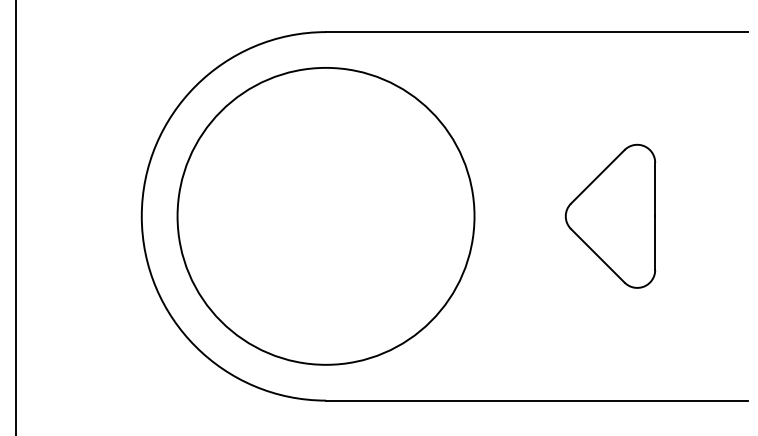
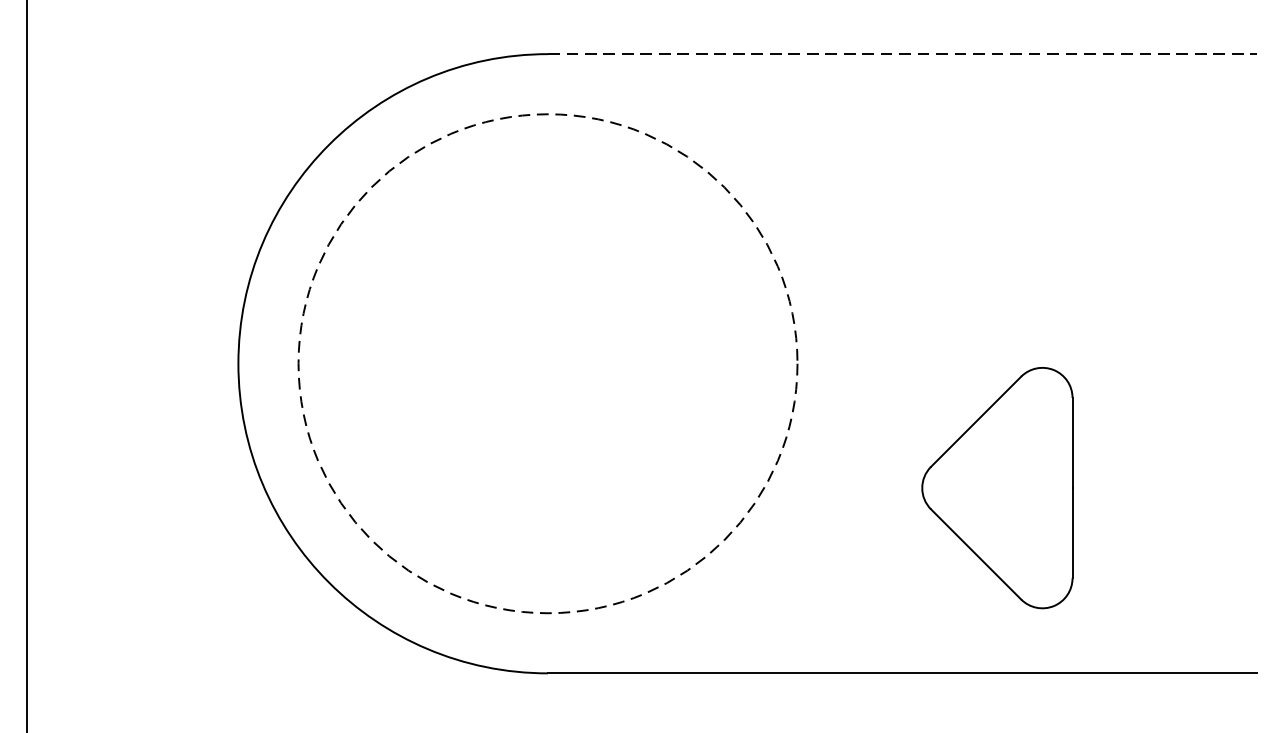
line: (536, 32) -> (901, 54), solid -> dashed
circle: (325, 215) -> (547, 362), solid -> dashed
part: (610, 215) -> (997, 486), moved

